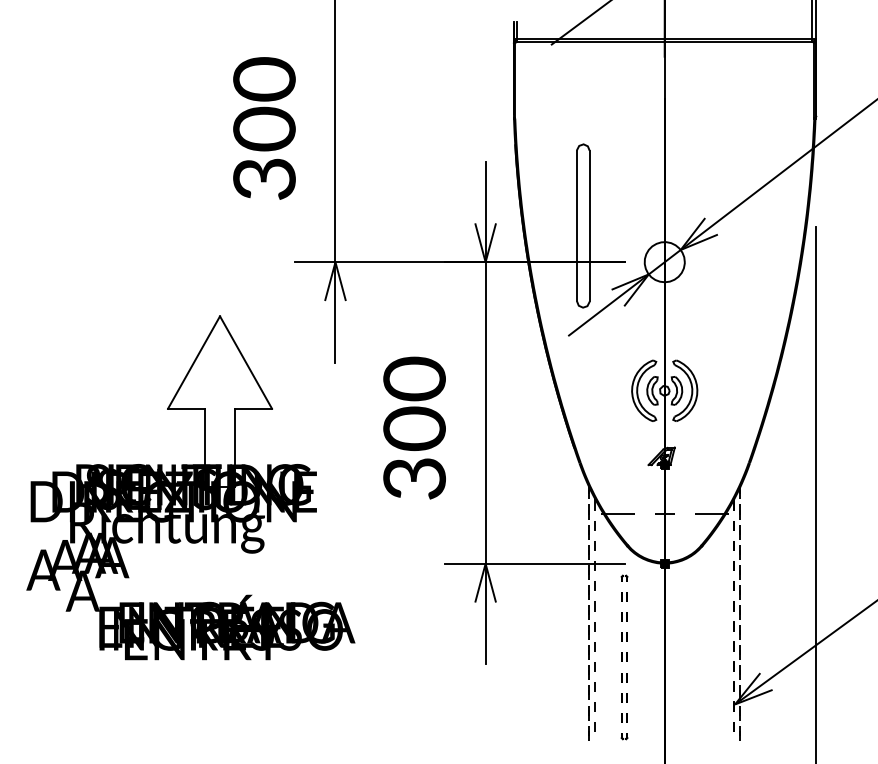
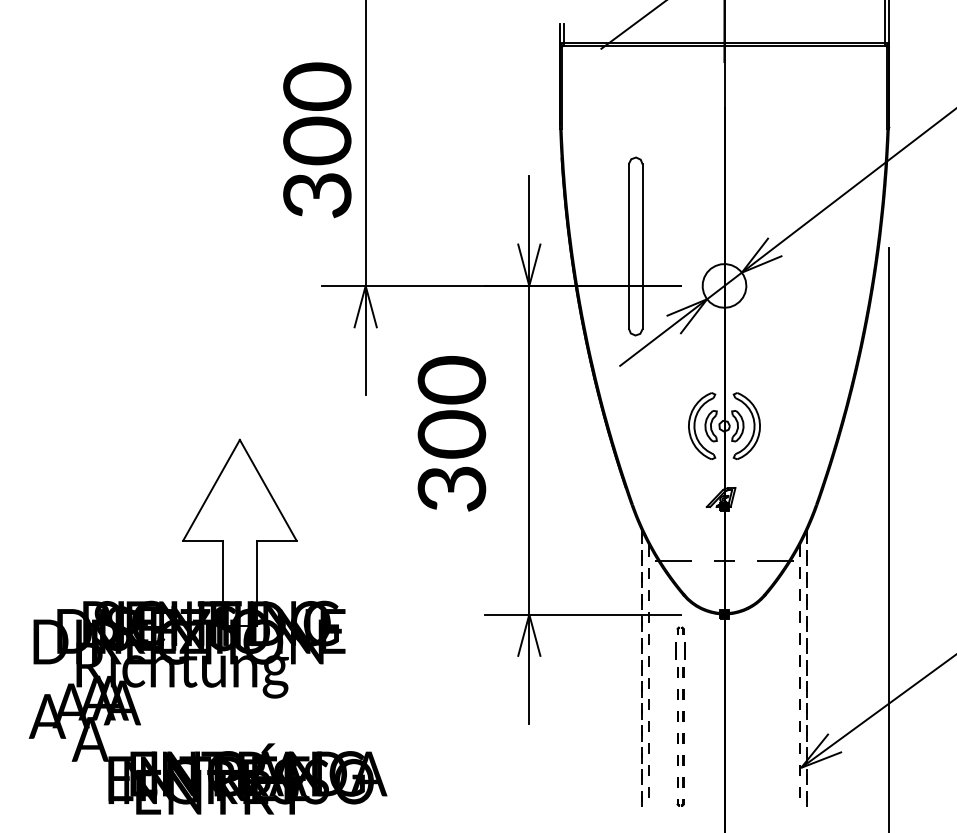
text: (264, 128) -> (317, 140), moved
text: (414, 427) -> (451, 433), moved
part: (190, 487) -> (207, 626), moved
part: (624, 596) -> (680, 650), size x1.6

